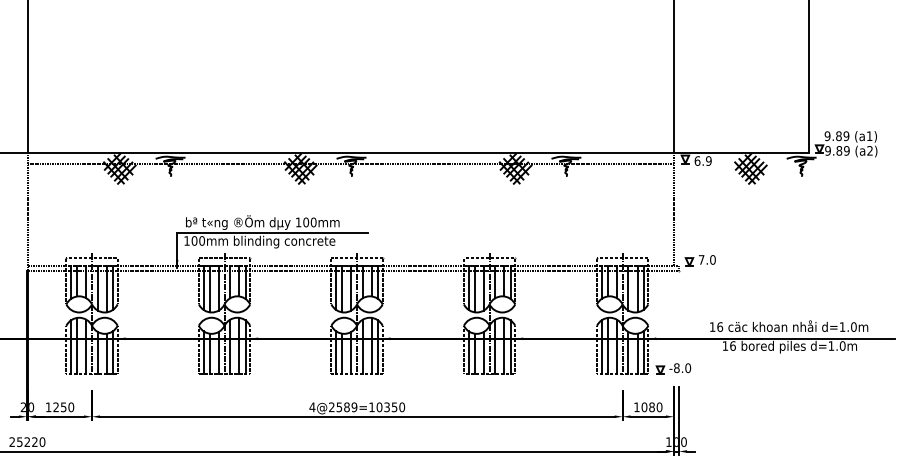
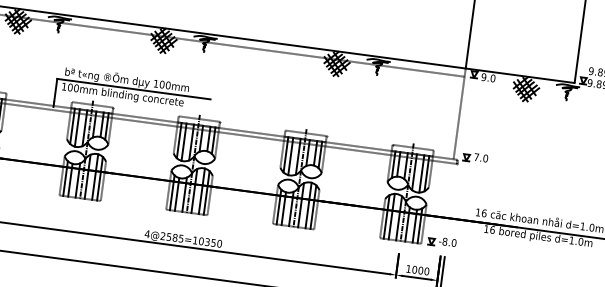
text: (702, 160) -> (487, 77), 6.9 -> 9.0
text: (354, 406) -> (181, 238), 4@2589=10350 -> 4@2585=10350
text: (651, 406) -> (420, 269), 1080 -> 1000

